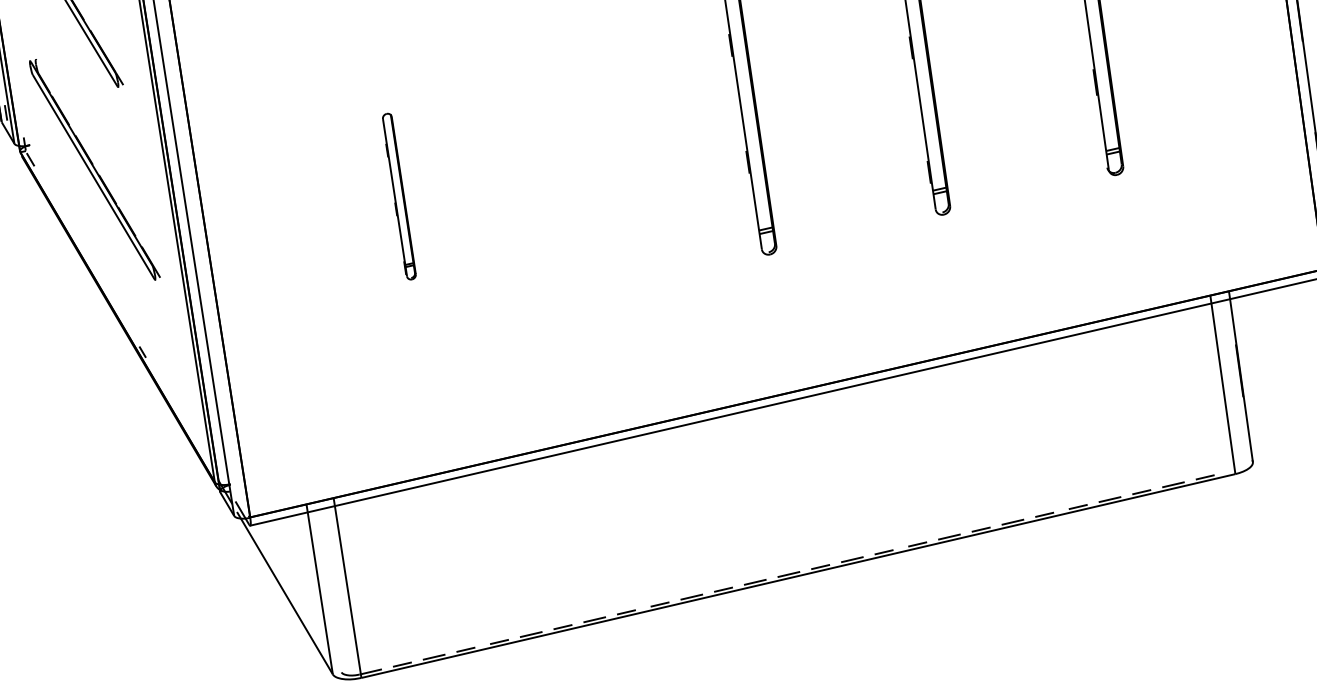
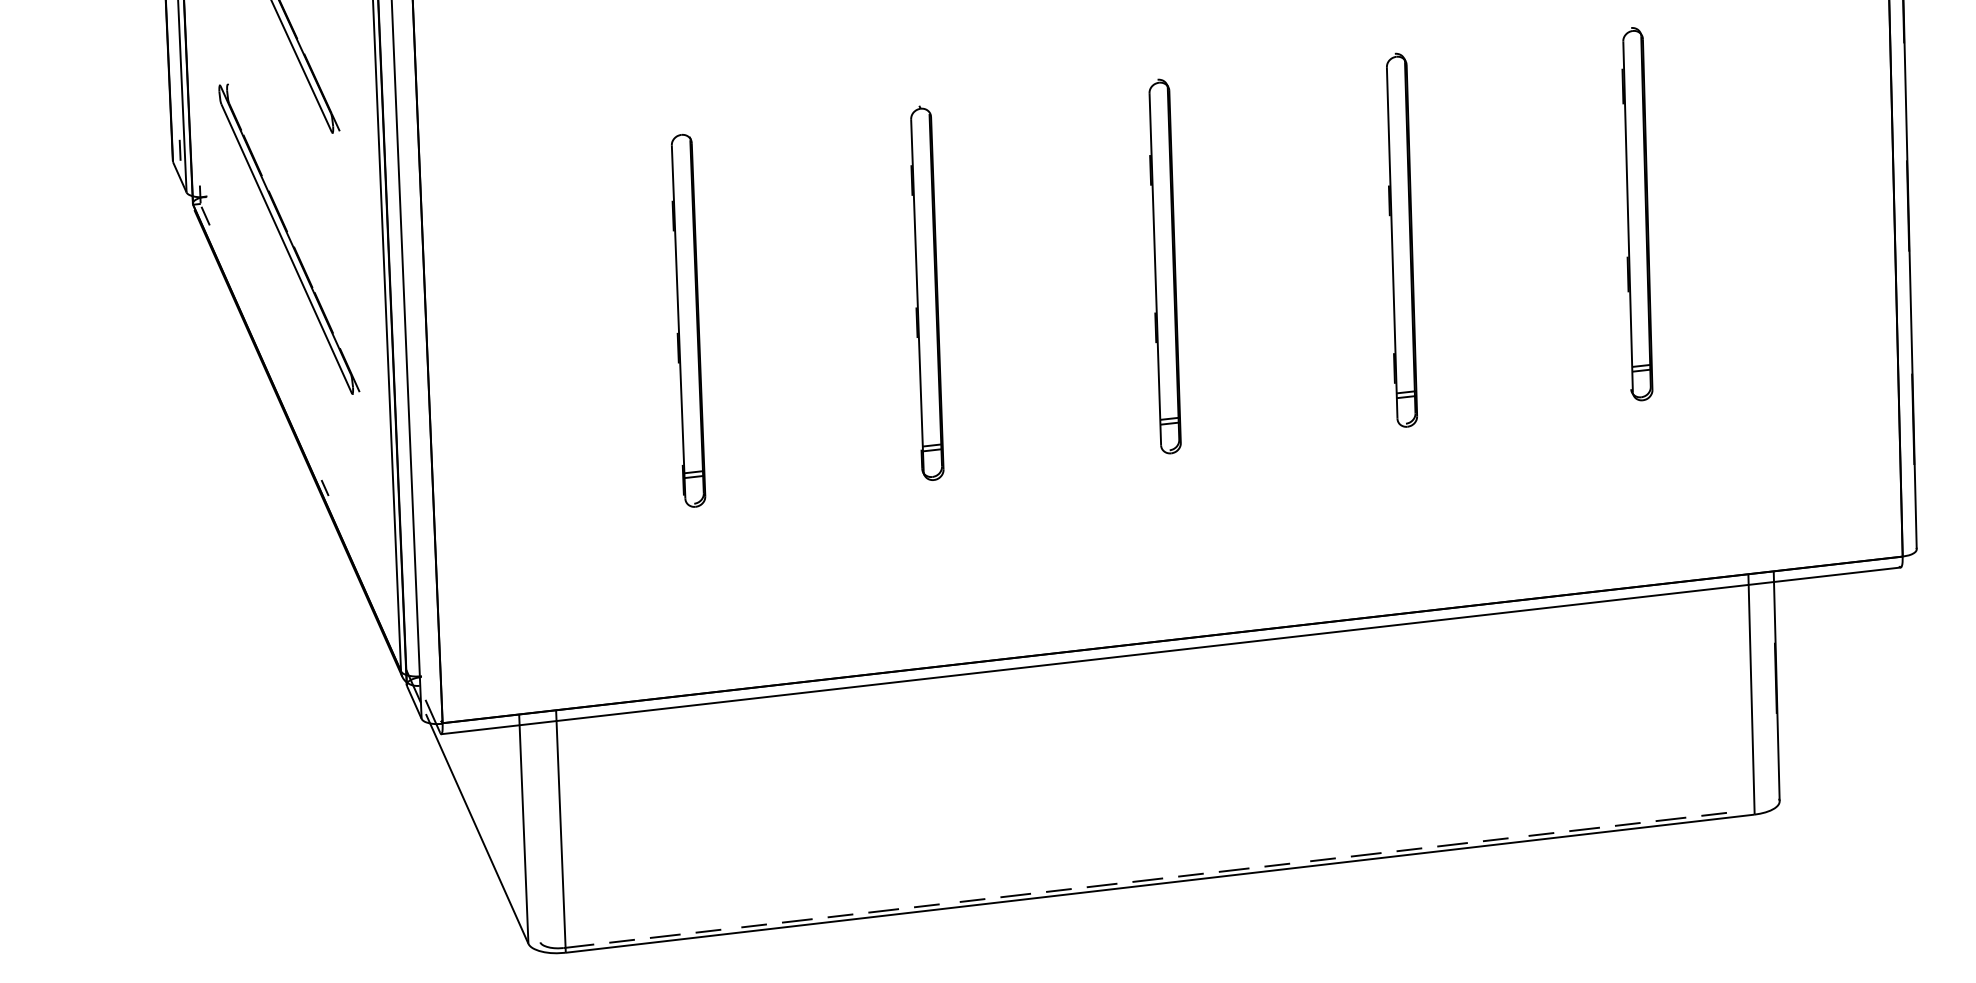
part: (574, 155) -> (927, 292), added
part: (399, 196) -> (688, 320), size x1.67

